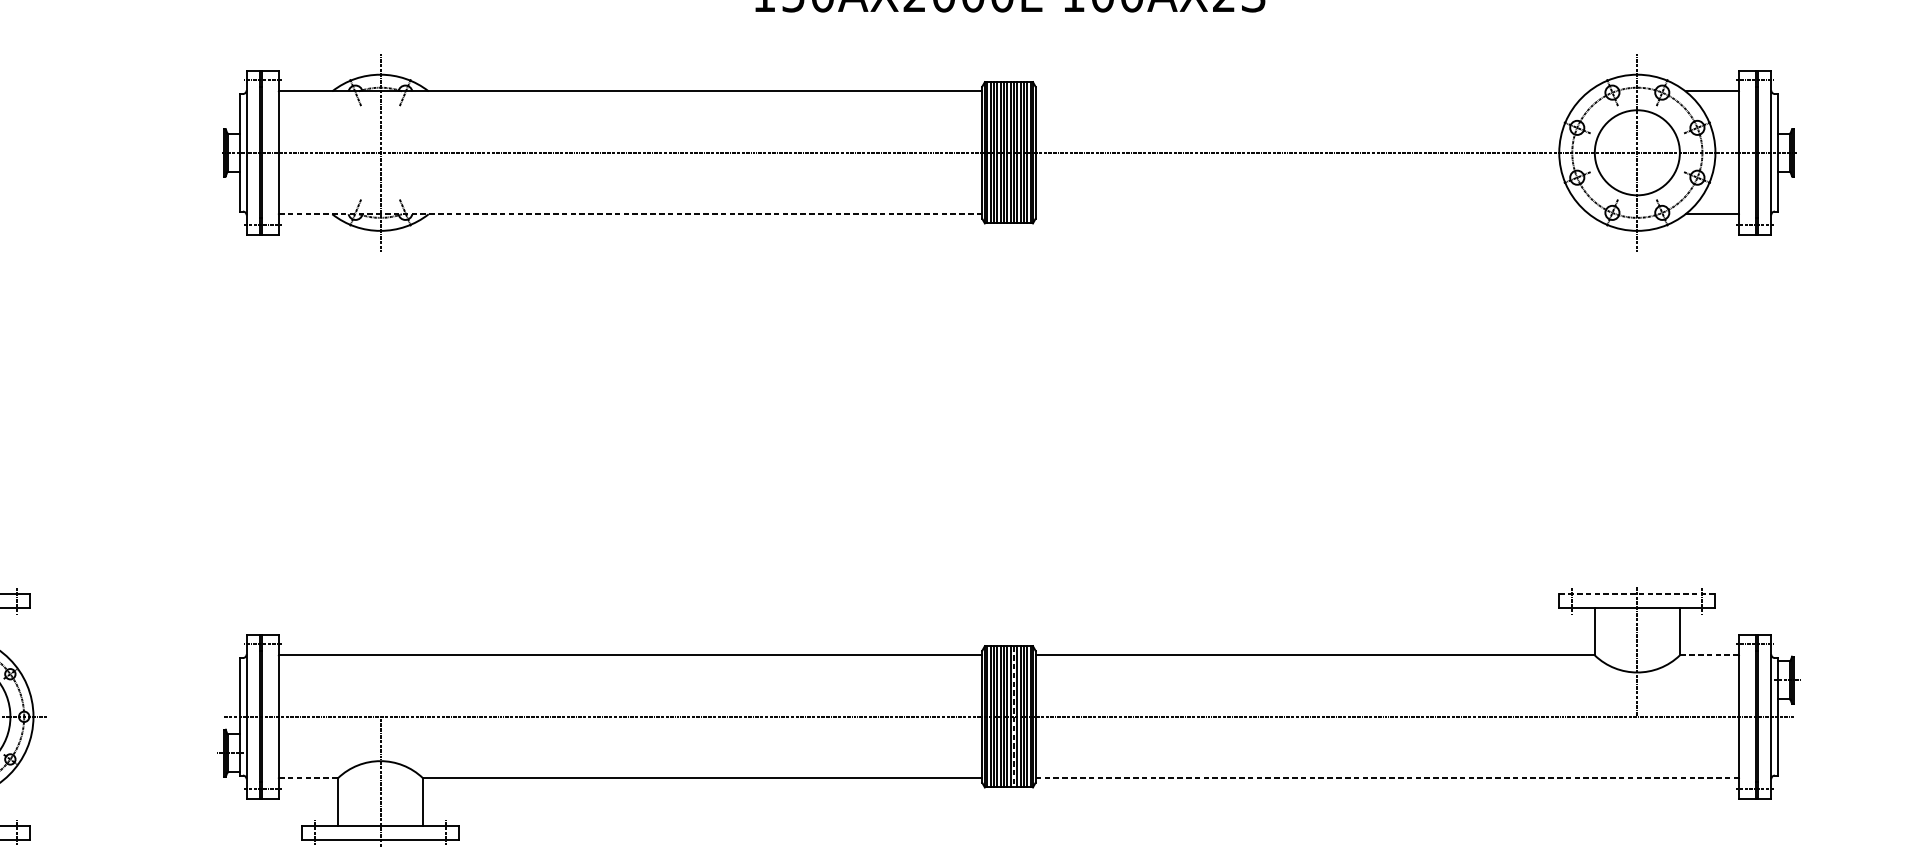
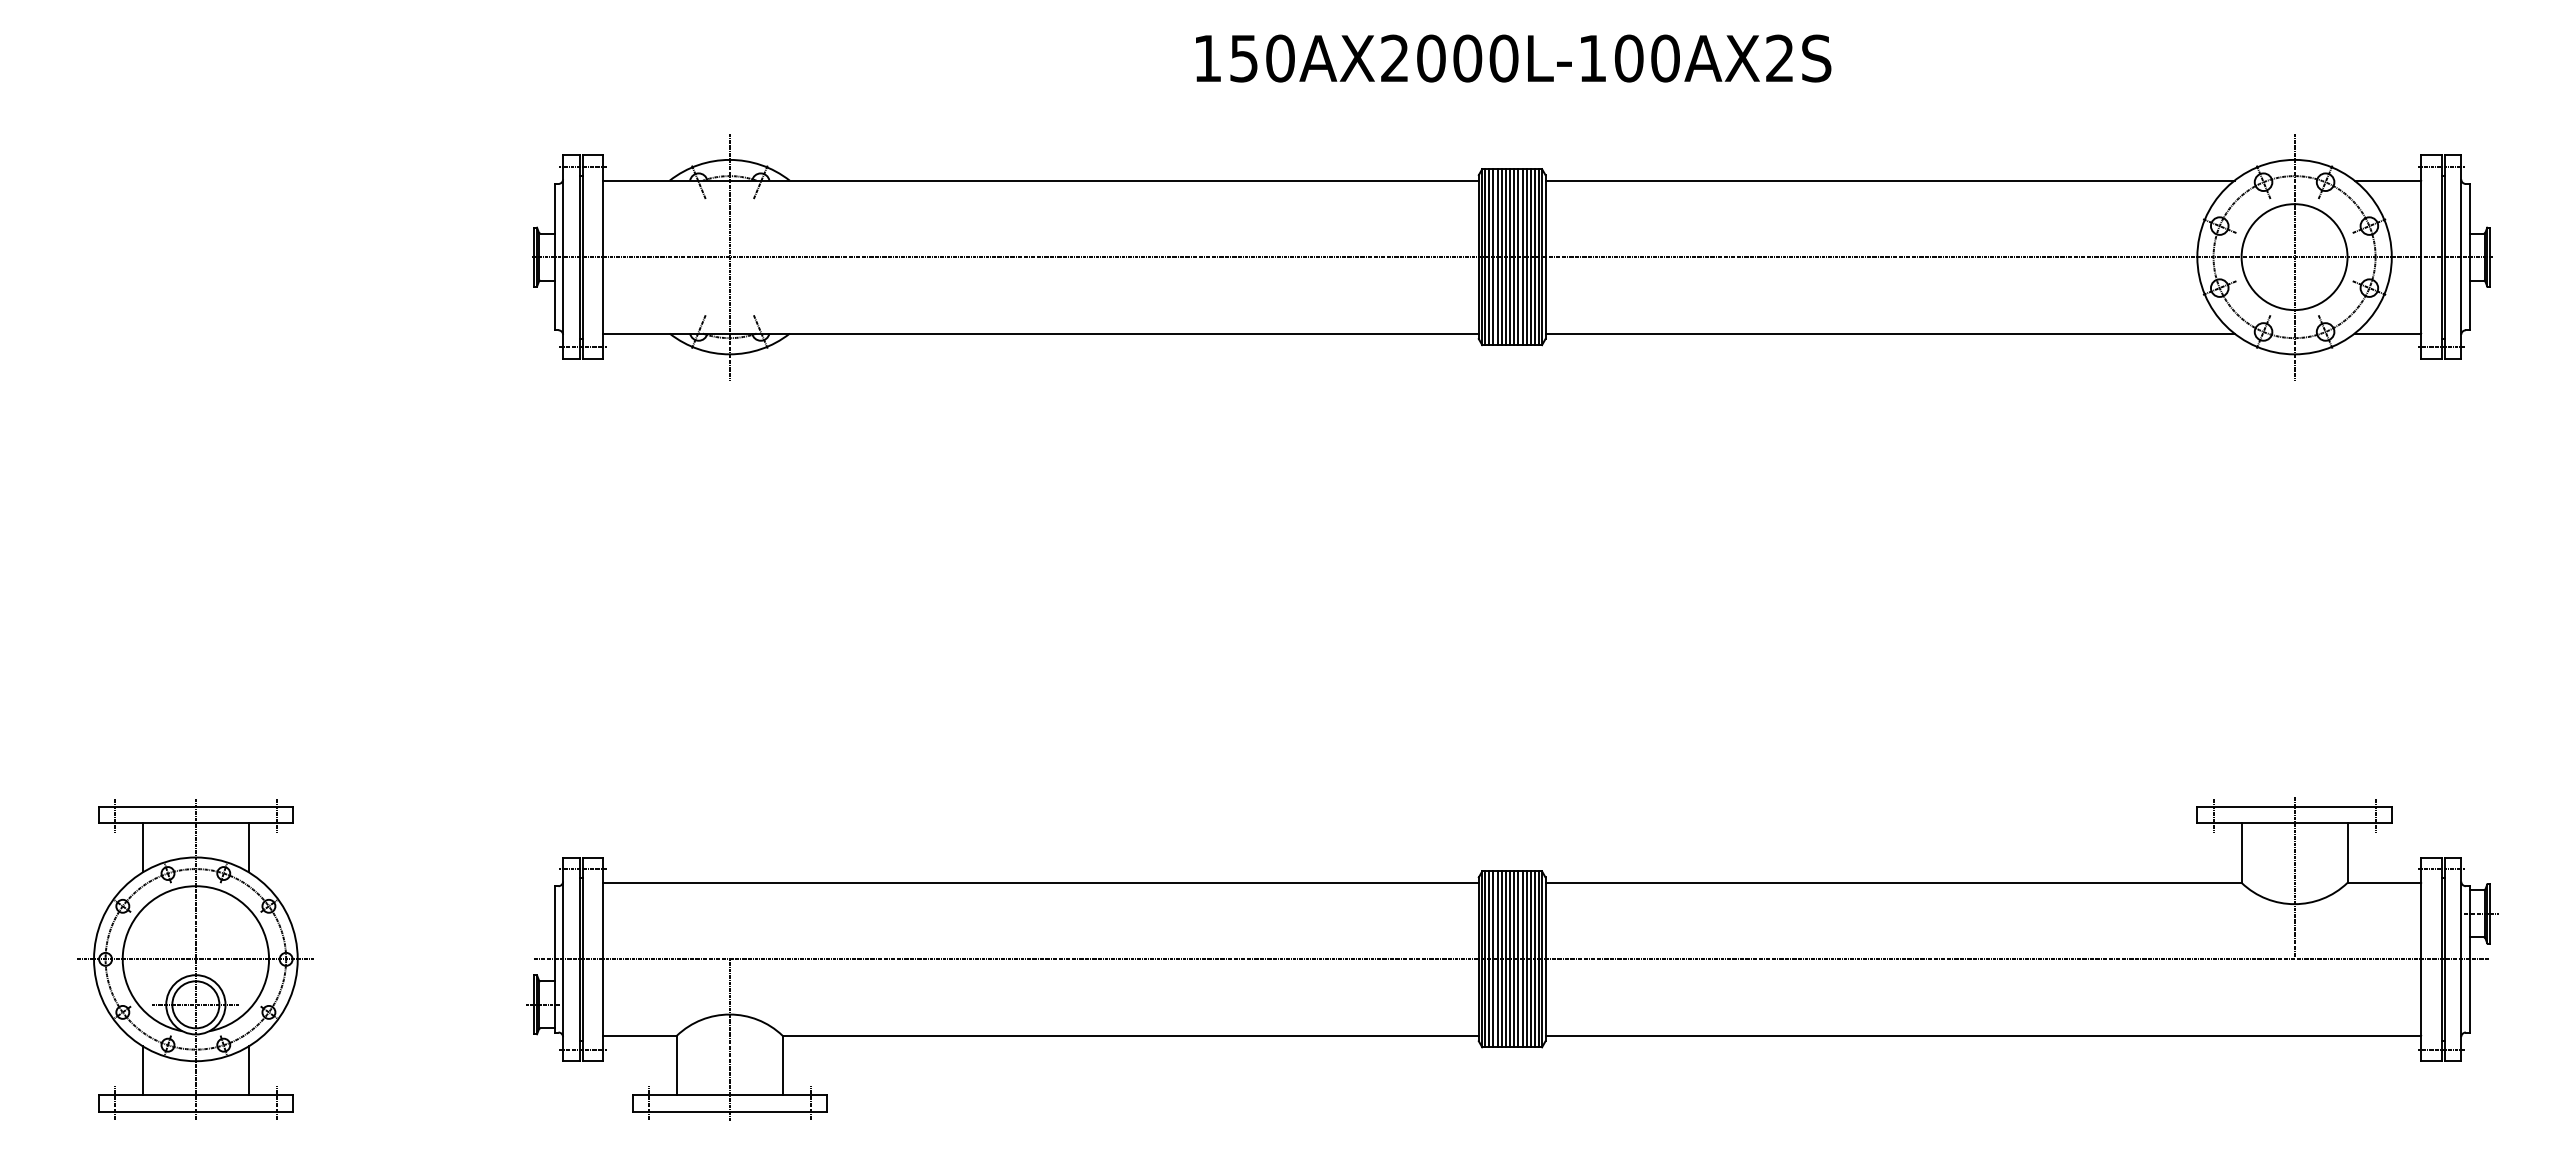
line: (1312, 91) -> (1889, 180), added
line: (630, 214) -> (1041, 333), dashed -> solid
line: (1312, 214) -> (1889, 333), added
line: (1638, 594) -> (2295, 806), dashed -> solid
line: (1709, 655) -> (2384, 882), dashed -> solid
line: (1014, 716) -> (1518, 959), dashed -> solid
line: (308, 777) -> (640, 1035), dashed -> solid
line: (1387, 777) -> (1983, 1035), dashed -> solid

